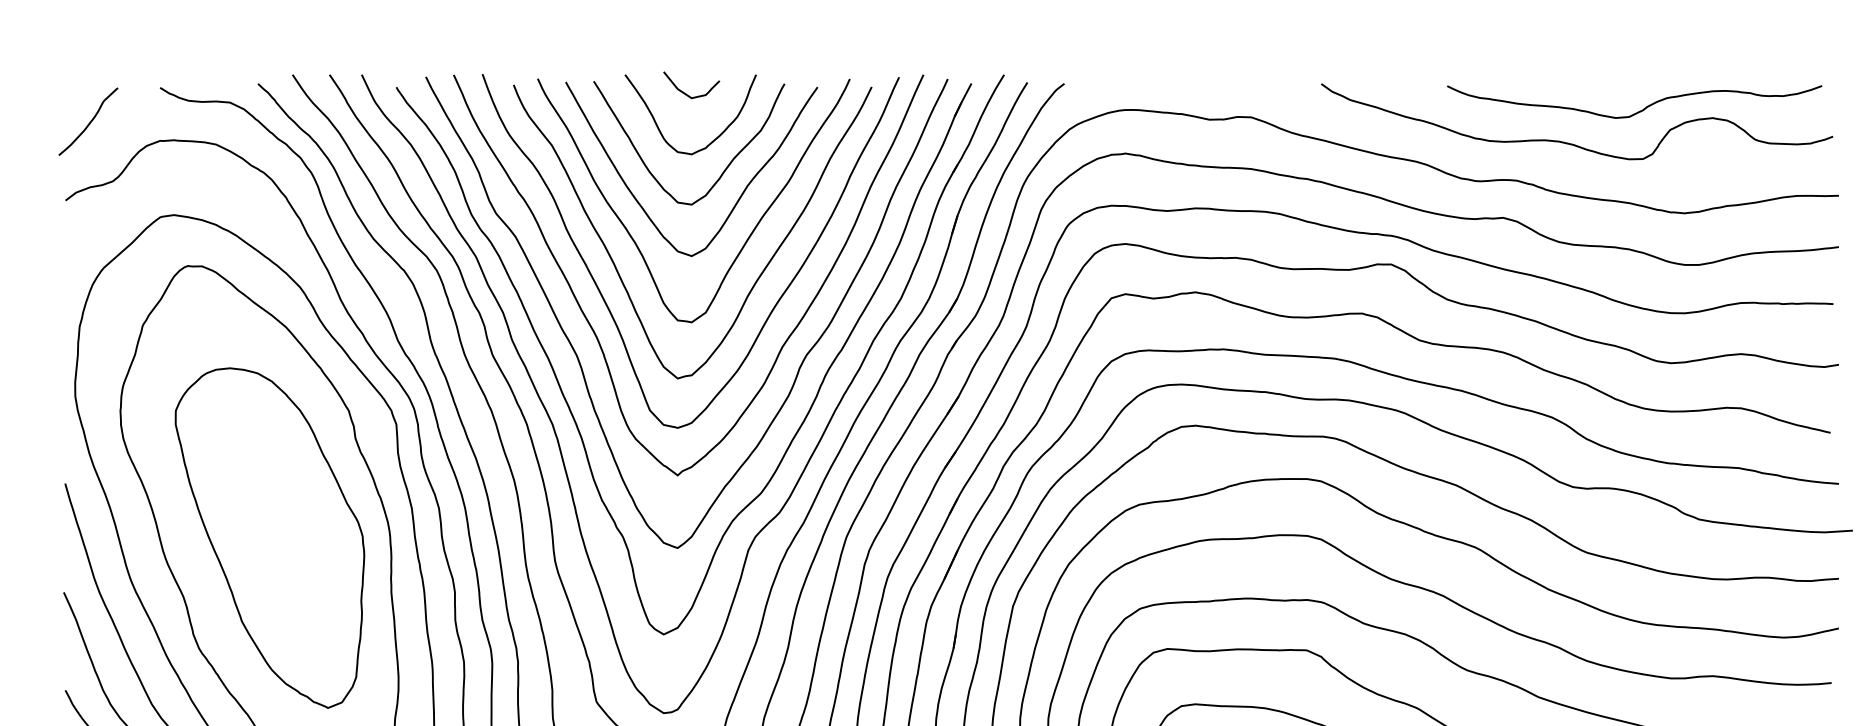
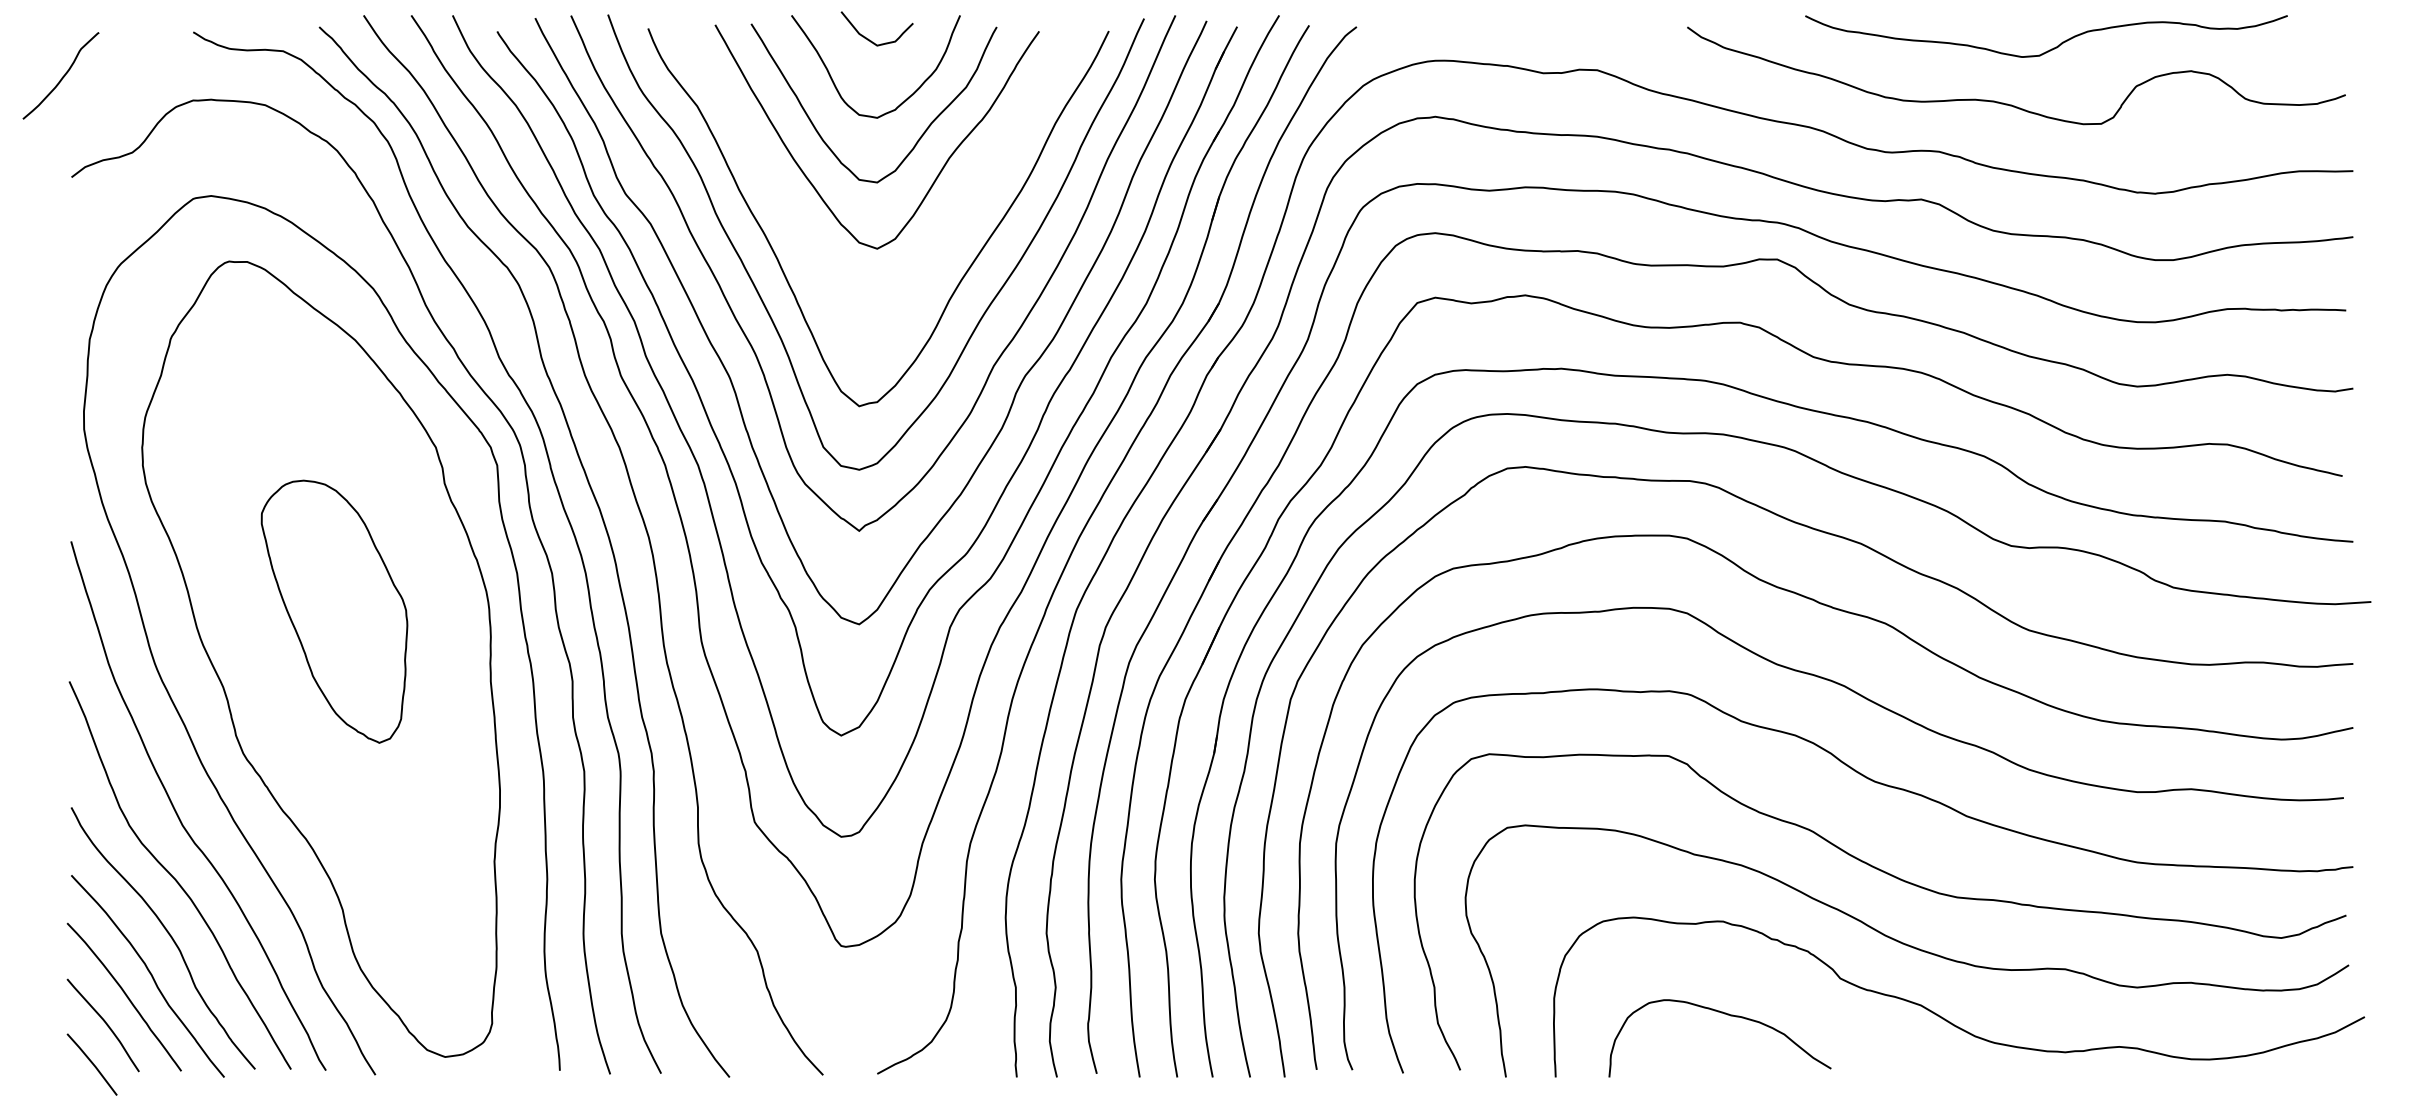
curve: (1638, 111) -> (2051, 48), moved
curve: (89, 122) -> (62, 76), moved
curve: (750, 234) -> (952, 220), removed
part: (269, 538) -> (334, 611), size x0.6

